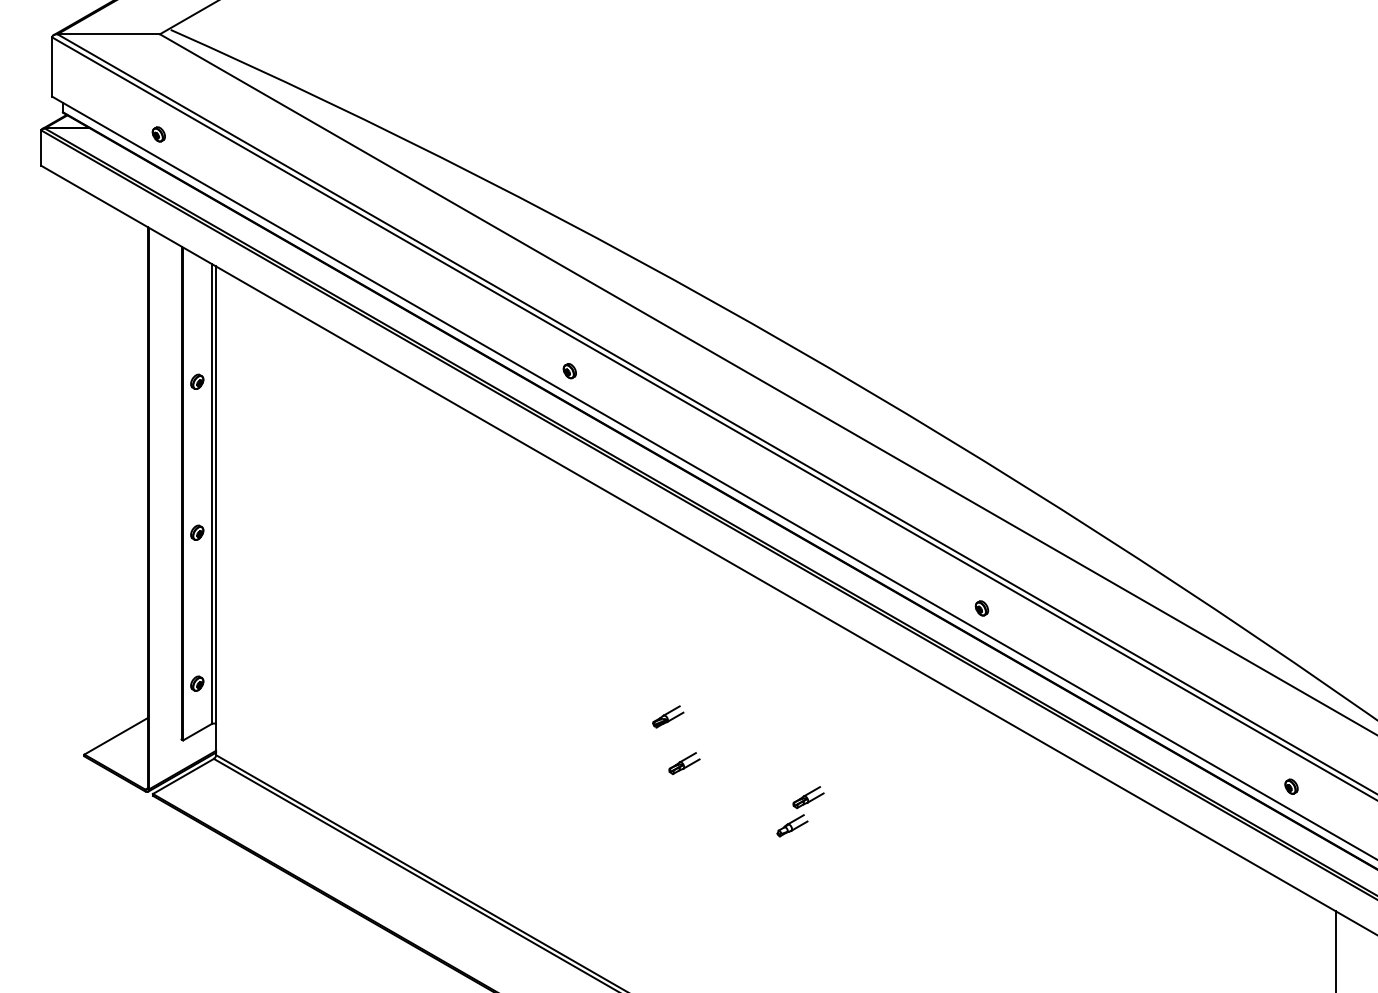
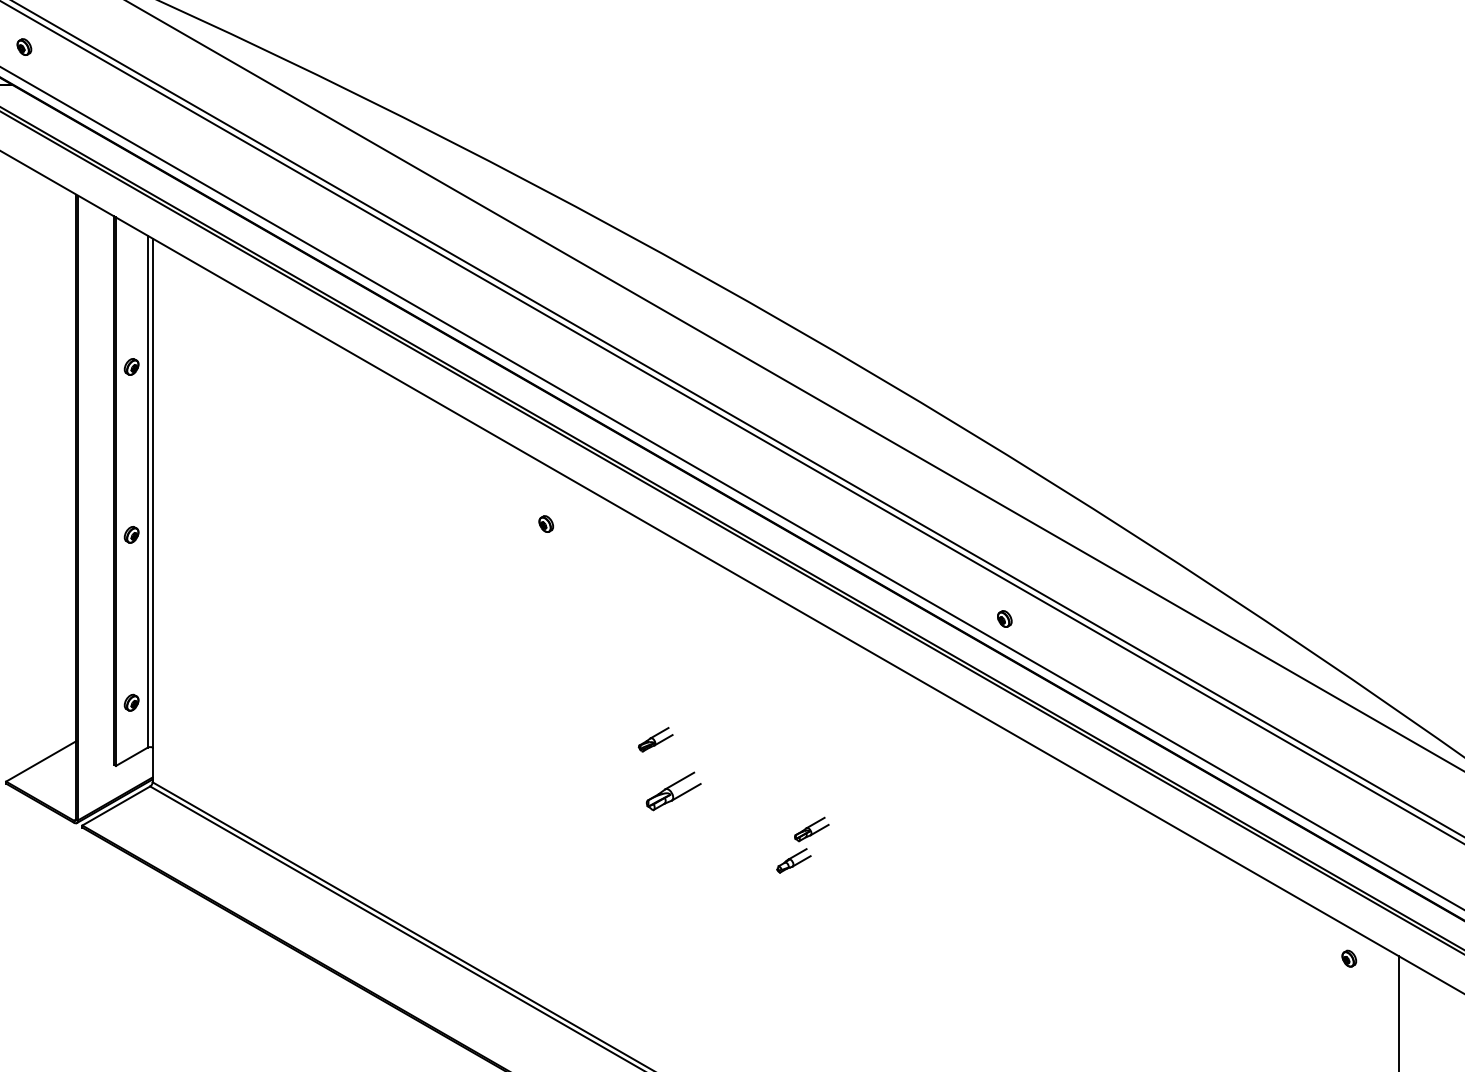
part: (158, 134) -> (23, 47), moved
part: (569, 371) -> (545, 524), moved
part: (684, 763) -> (673, 791), size x1.6
part: (1291, 786) -> (1349, 958), moved

